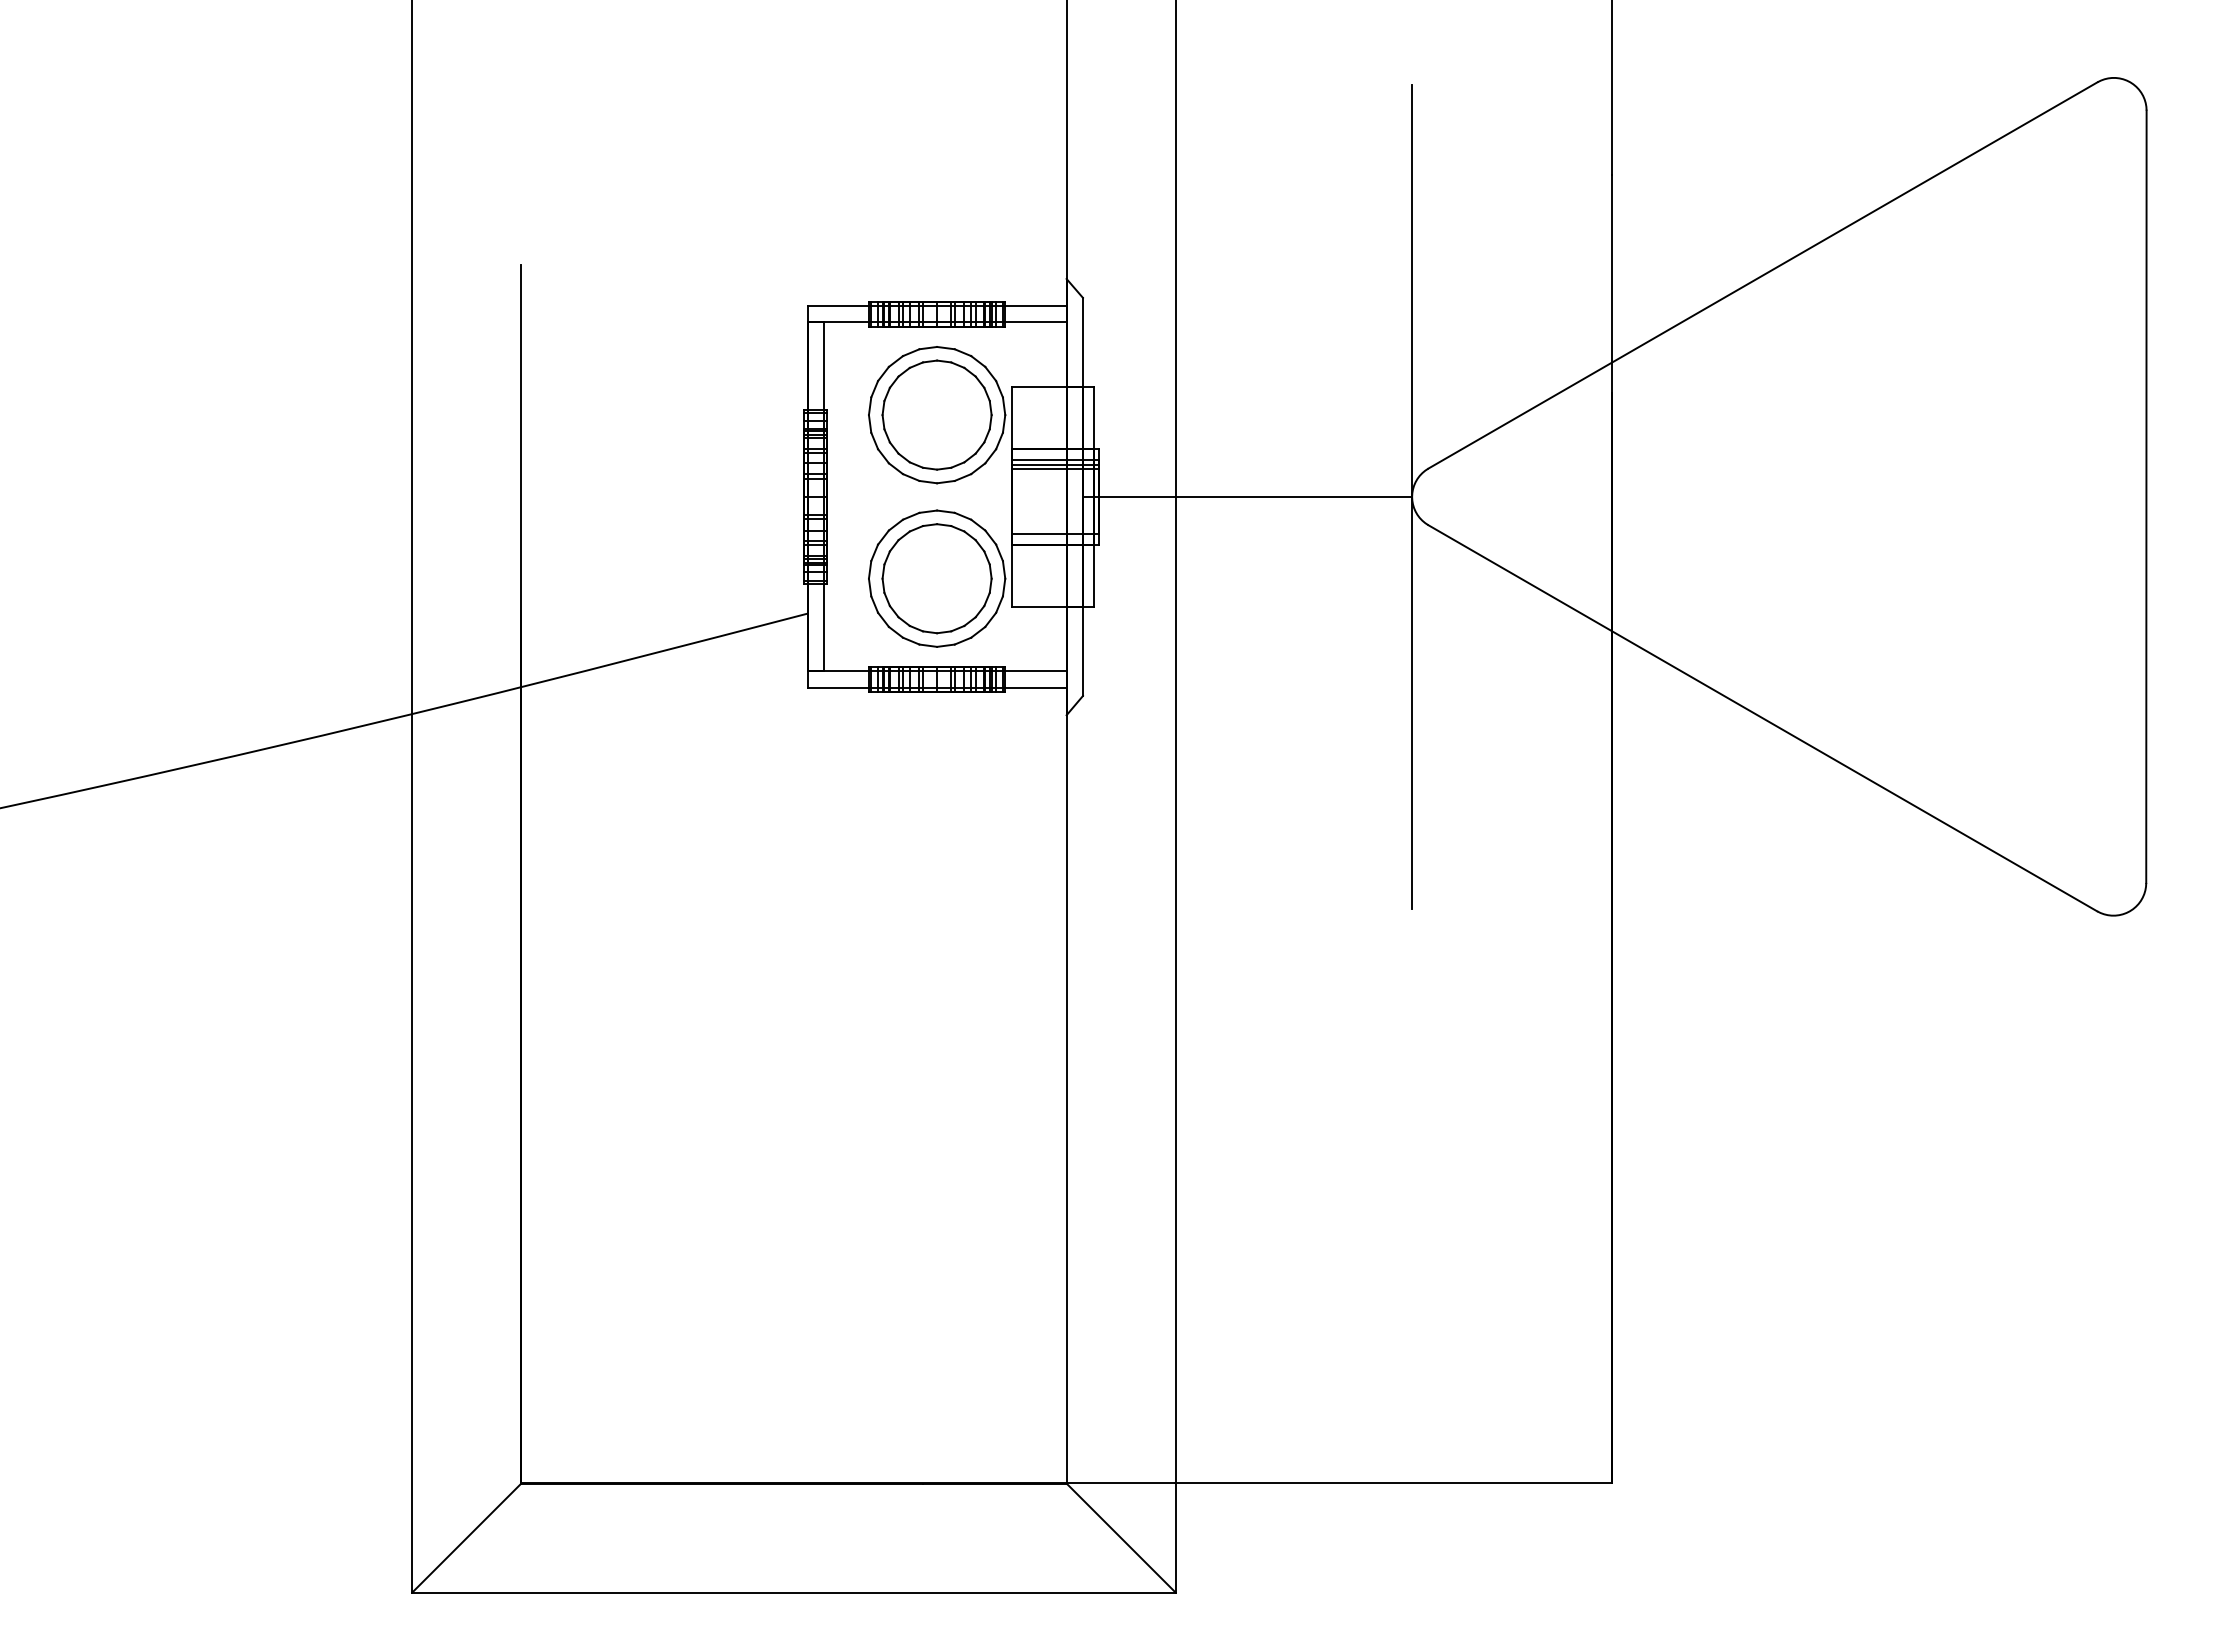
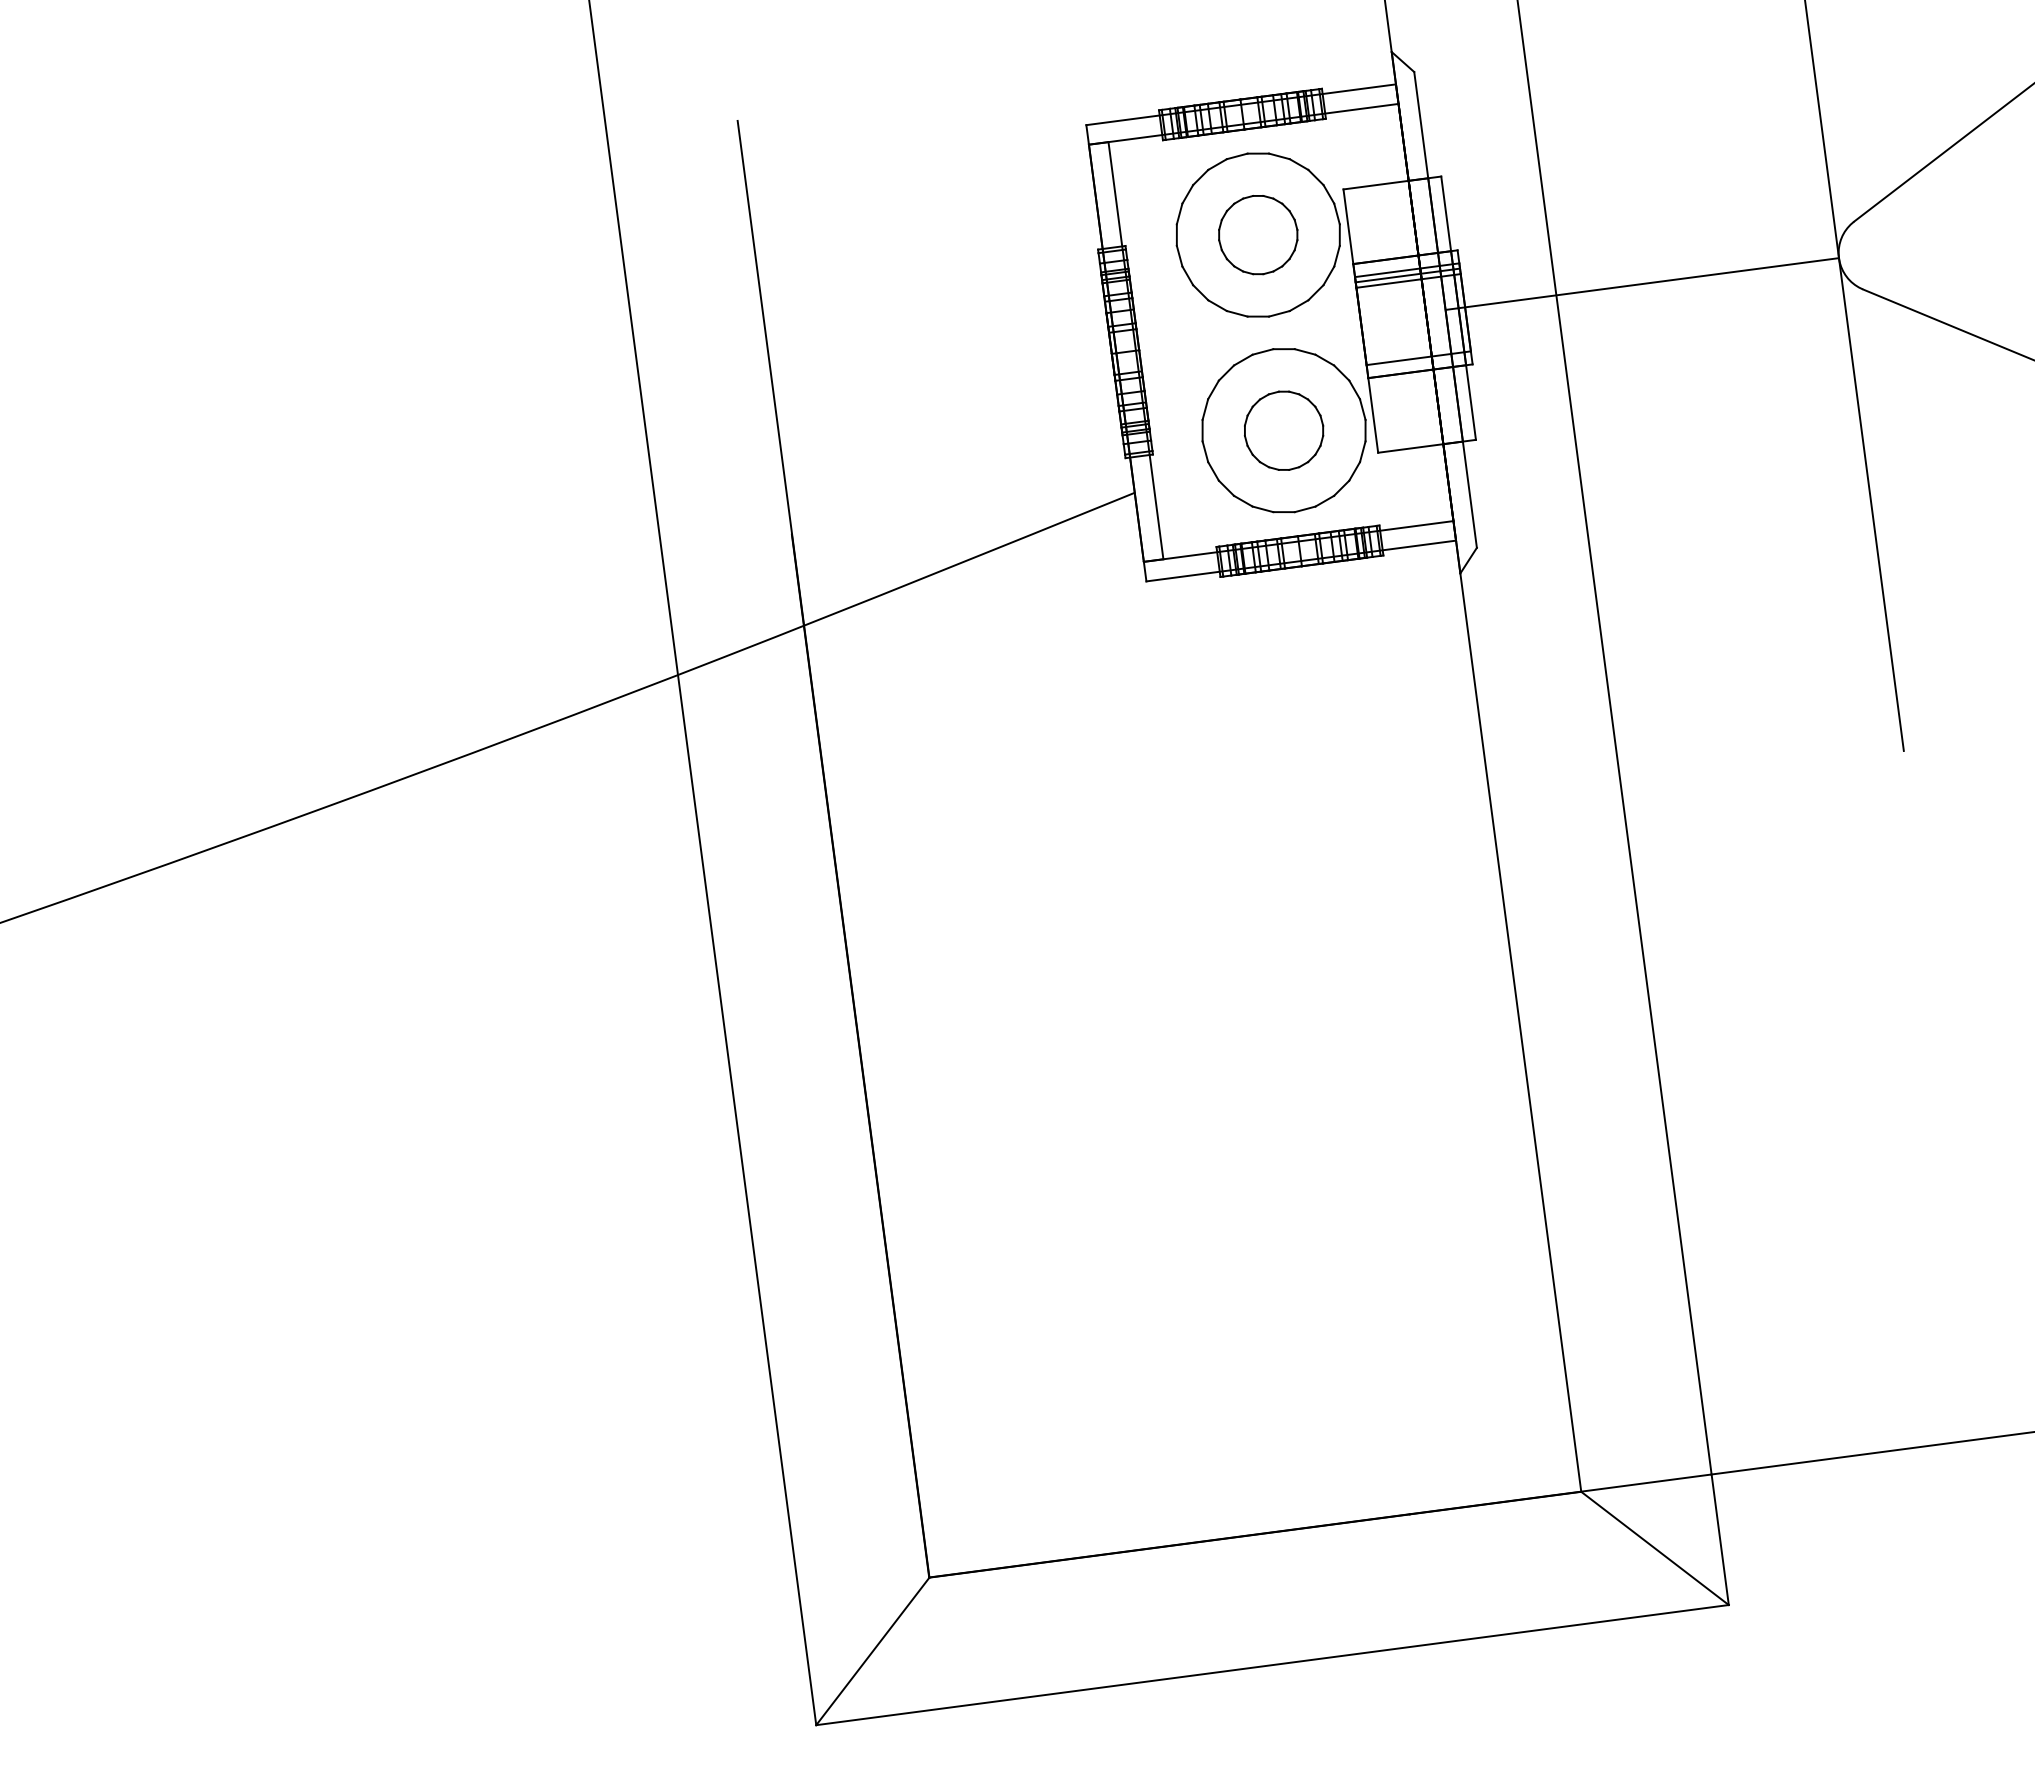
part: (936, 414) -> (1257, 234), size x0.6
part: (936, 578) -> (1283, 430), size x0.6

